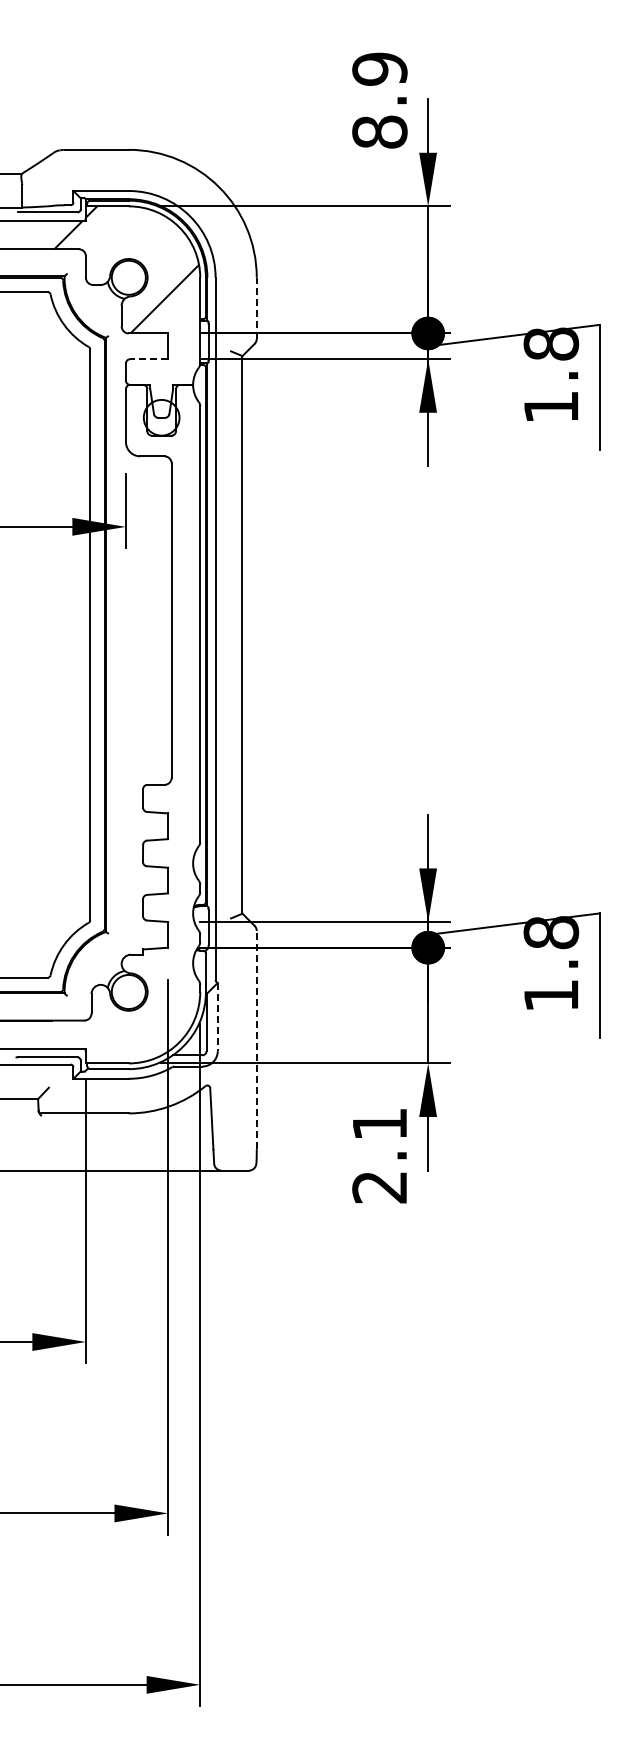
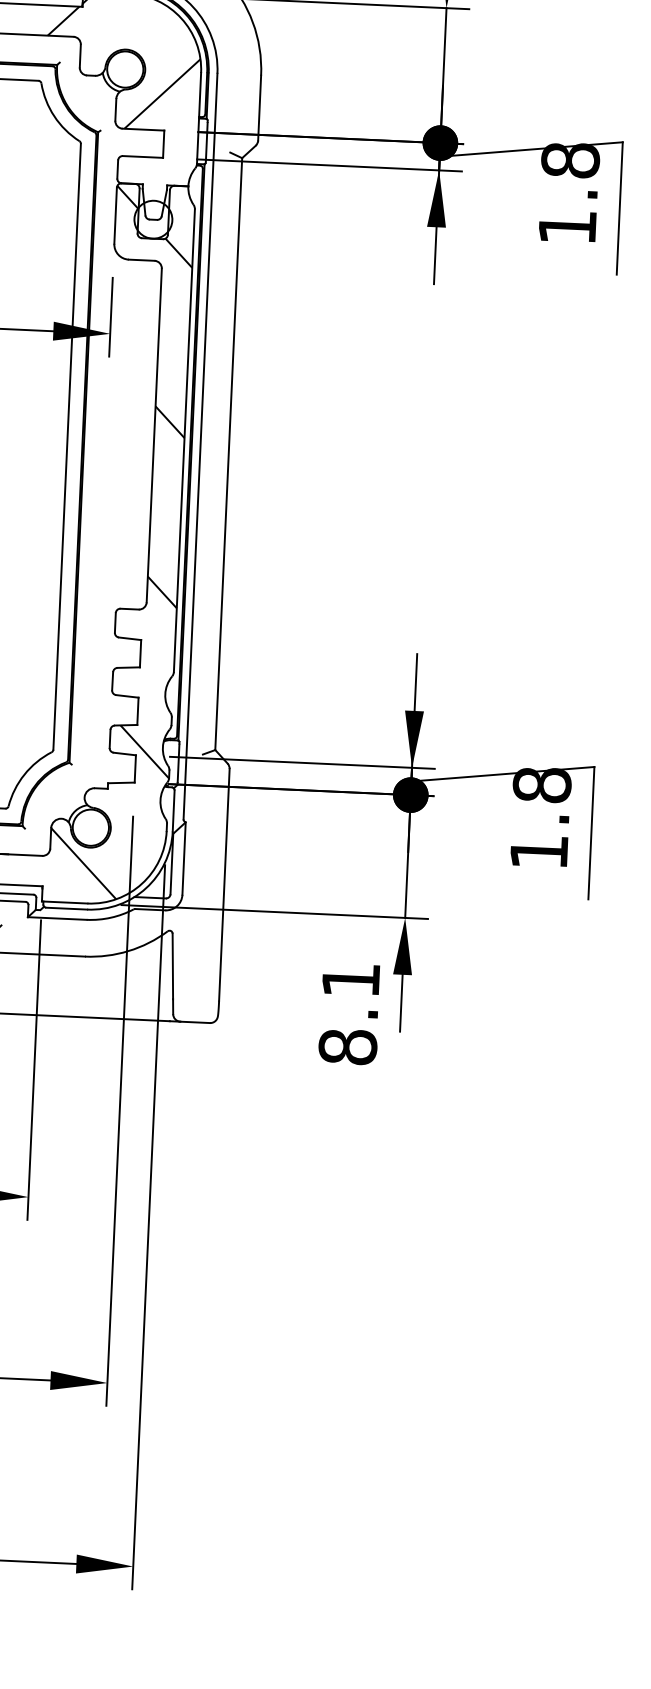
line: (256, 308) -> (259, 108), dashed -> solid
line: (149, 359) -> (143, 157), dashed -> solid
hatch: (145, 722) -> (121, 542), added
line: (217, 1017) -> (183, 859), dashed -> solid
line: (256, 1039) -> (224, 884), dashed -> solid
text: (379, 1186) -> (347, 1046), 2.1 -> 8.1

